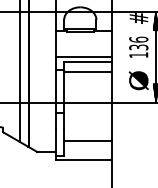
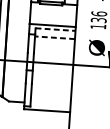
line: (88, 62) -> (56, 30), solid -> dashed
line: (87, 71) -> (54, 37), solid -> dashed
line: (87, 141) -> (51, 95), removed

